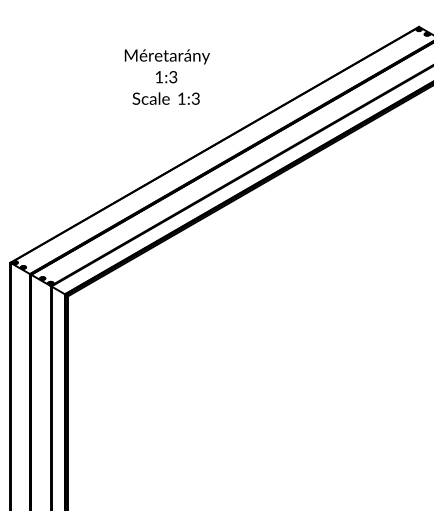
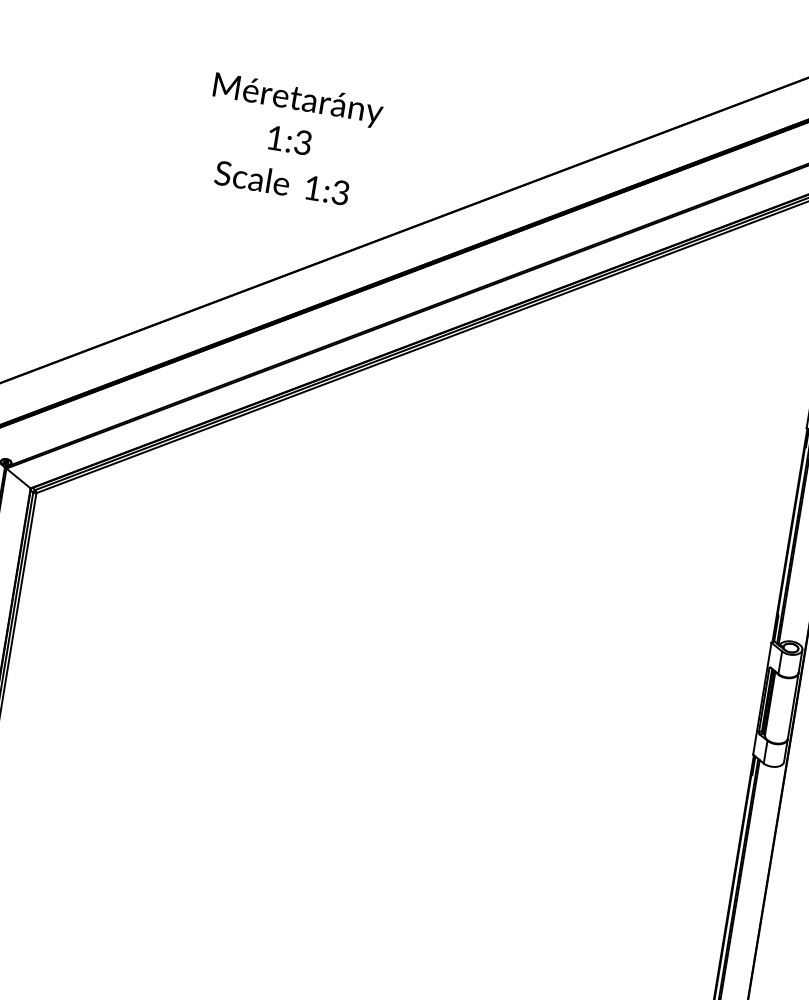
text: (166, 76) -> (289, 139), moved

